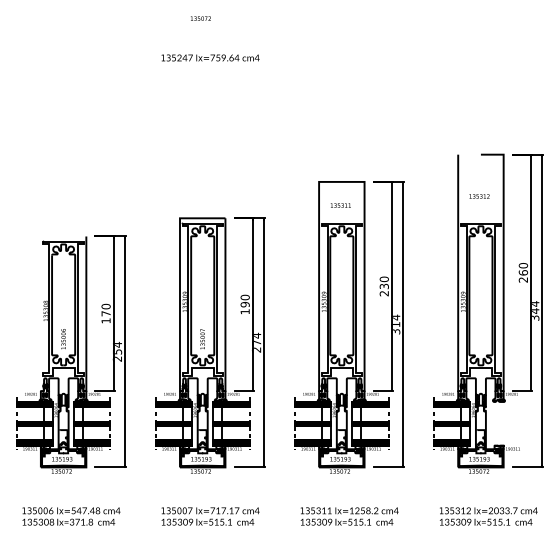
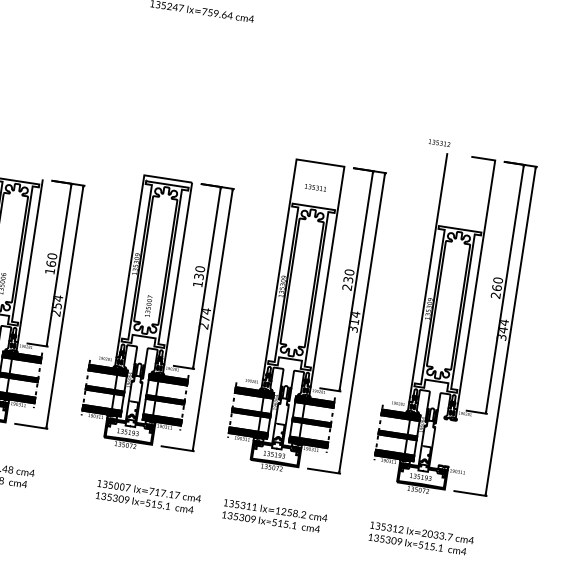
text: (479, 196) -> (439, 143), moved
text: (244, 304) -> (198, 276), 190 -> 130
text: (105, 313) -> (50, 263), 170 -> 160
text: (210, 516) -> (148, 497), moved

